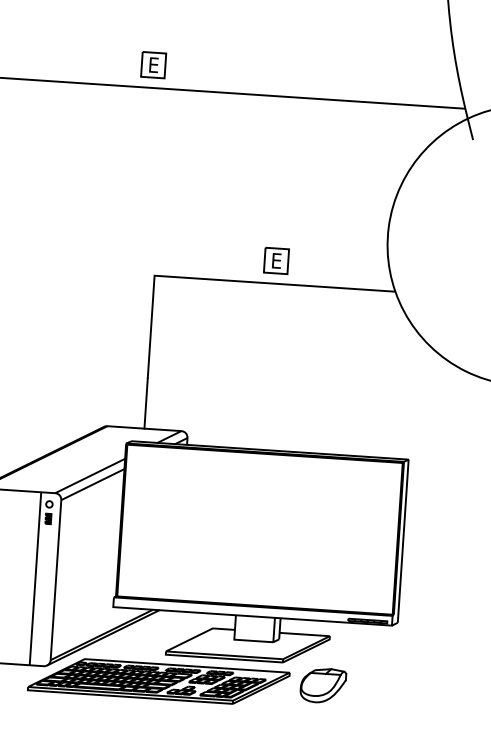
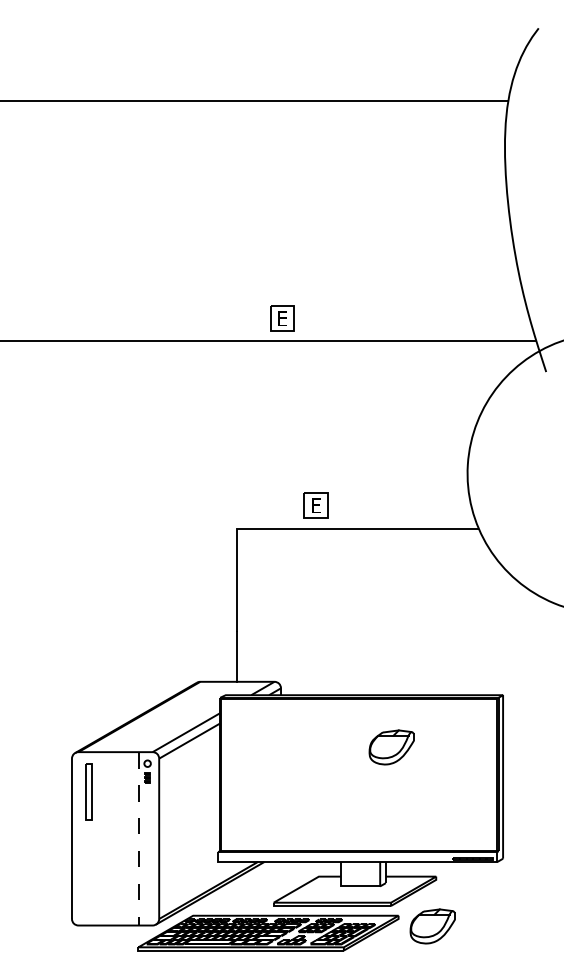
part: (153, 65) -> (282, 318), moved
part: (275, 260) -> (315, 505), moved
part: (293, 504) -> (391, 747), added
line: (35, 578) -> (138, 838), solid -> dashed

